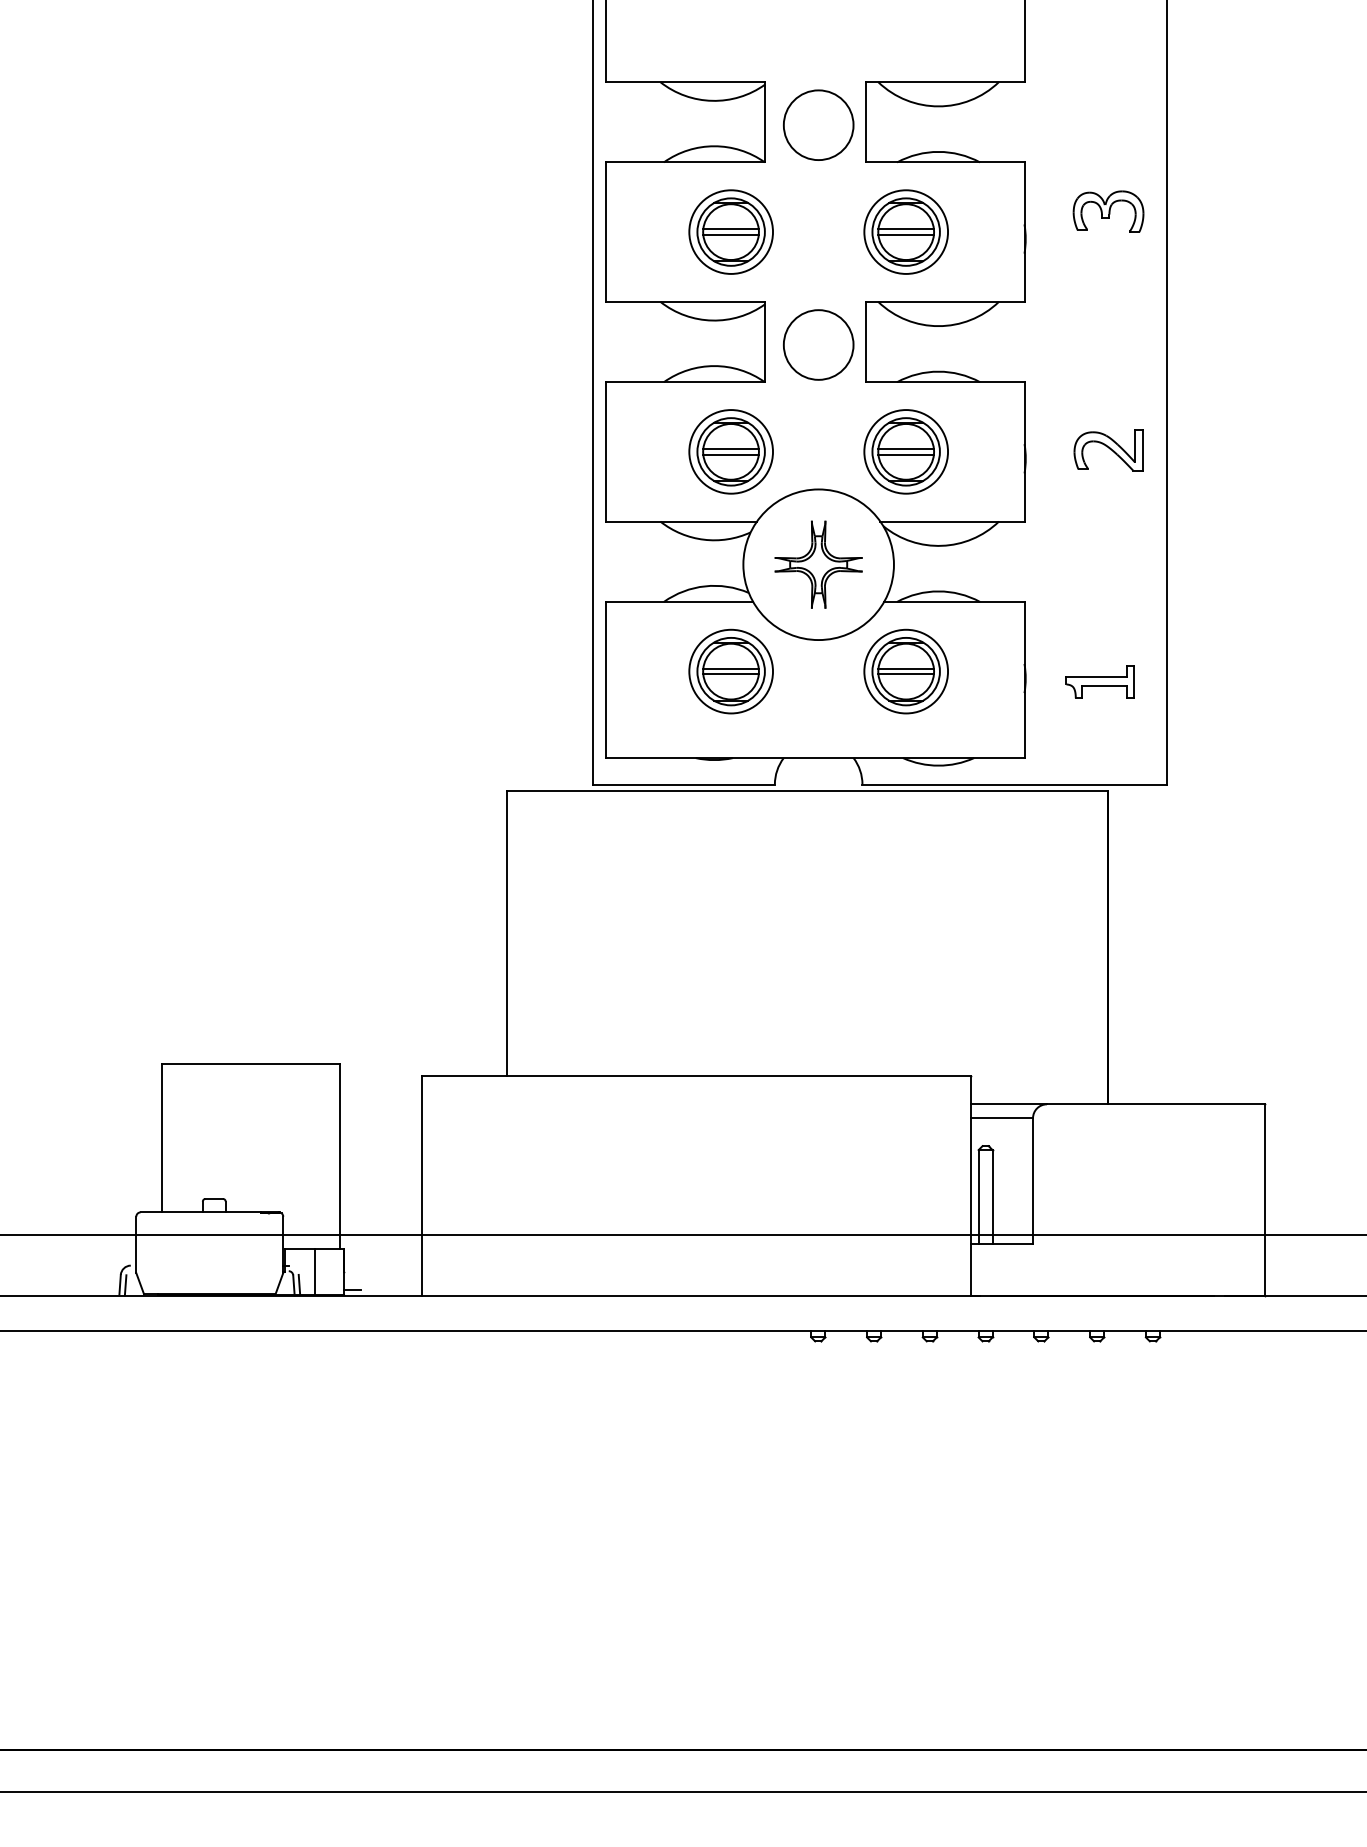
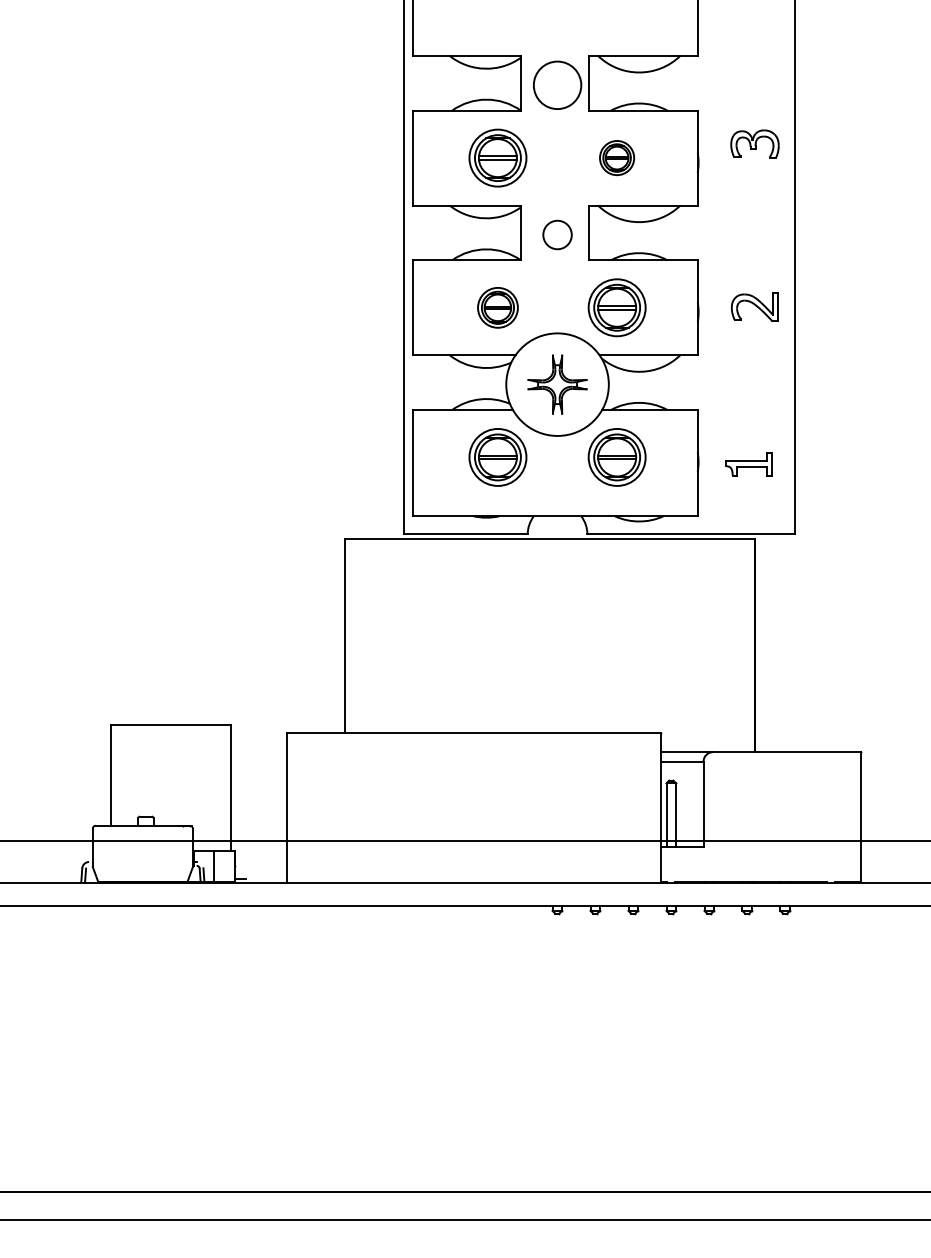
part: (905, 231) -> (616, 157), size x0.6
circle: (818, 344) -> (557, 234), size x0.6
part: (730, 451) -> (497, 307), size x0.7

